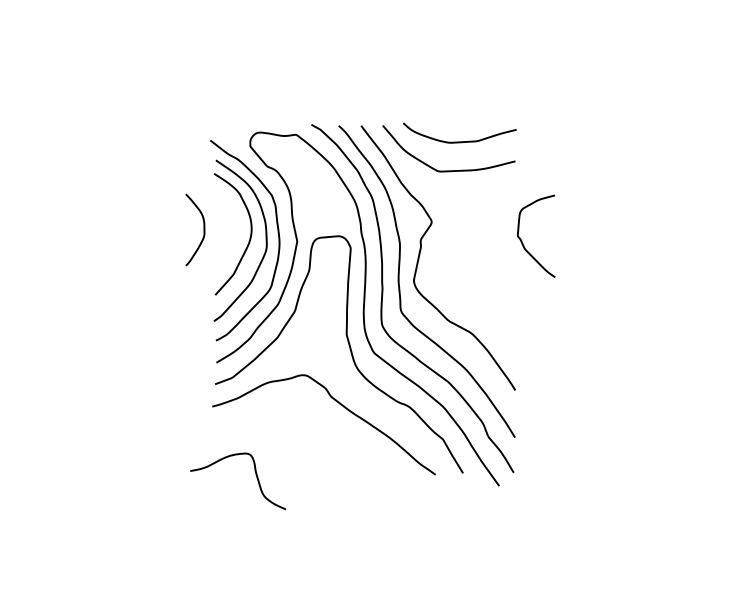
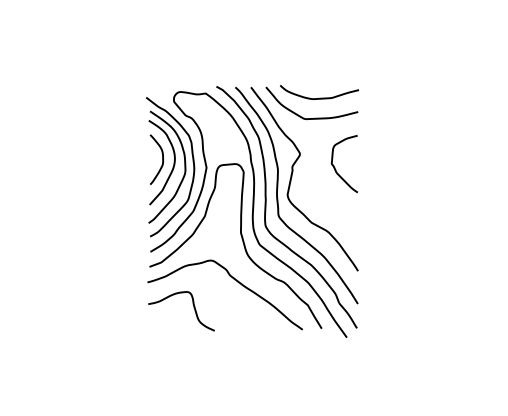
curve: (203, 229) -> (162, 159), moved
curve: (523, 241) -> (335, 167), moved
curve: (255, 475) -> (193, 307), moved

